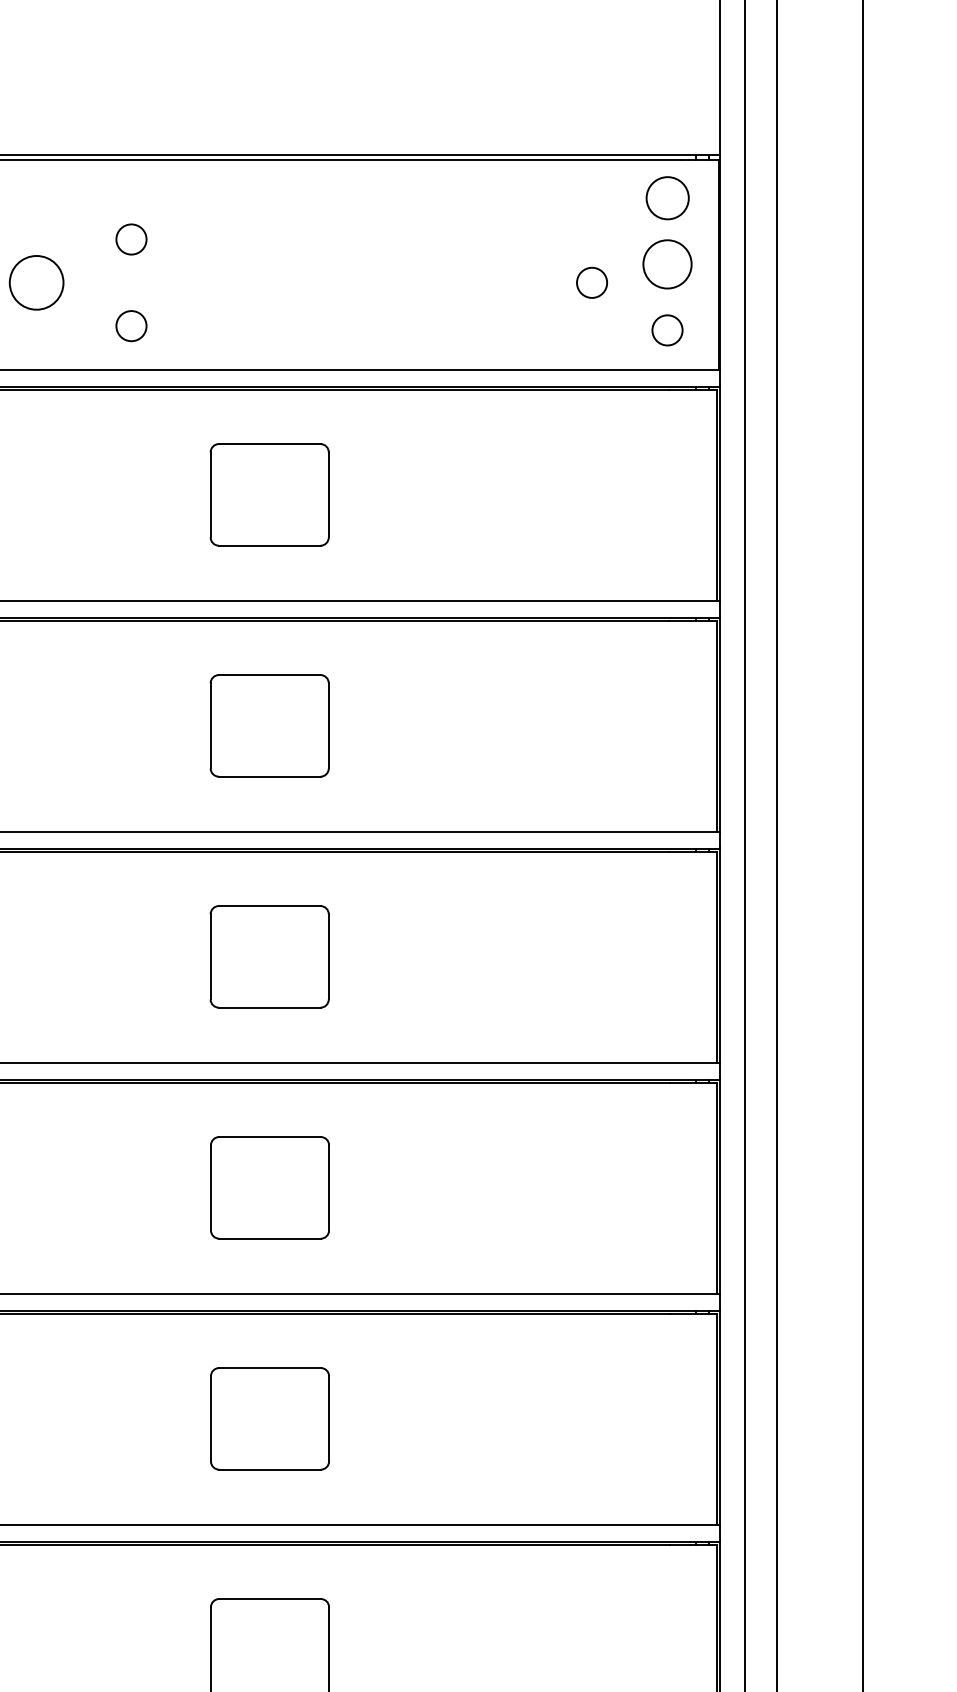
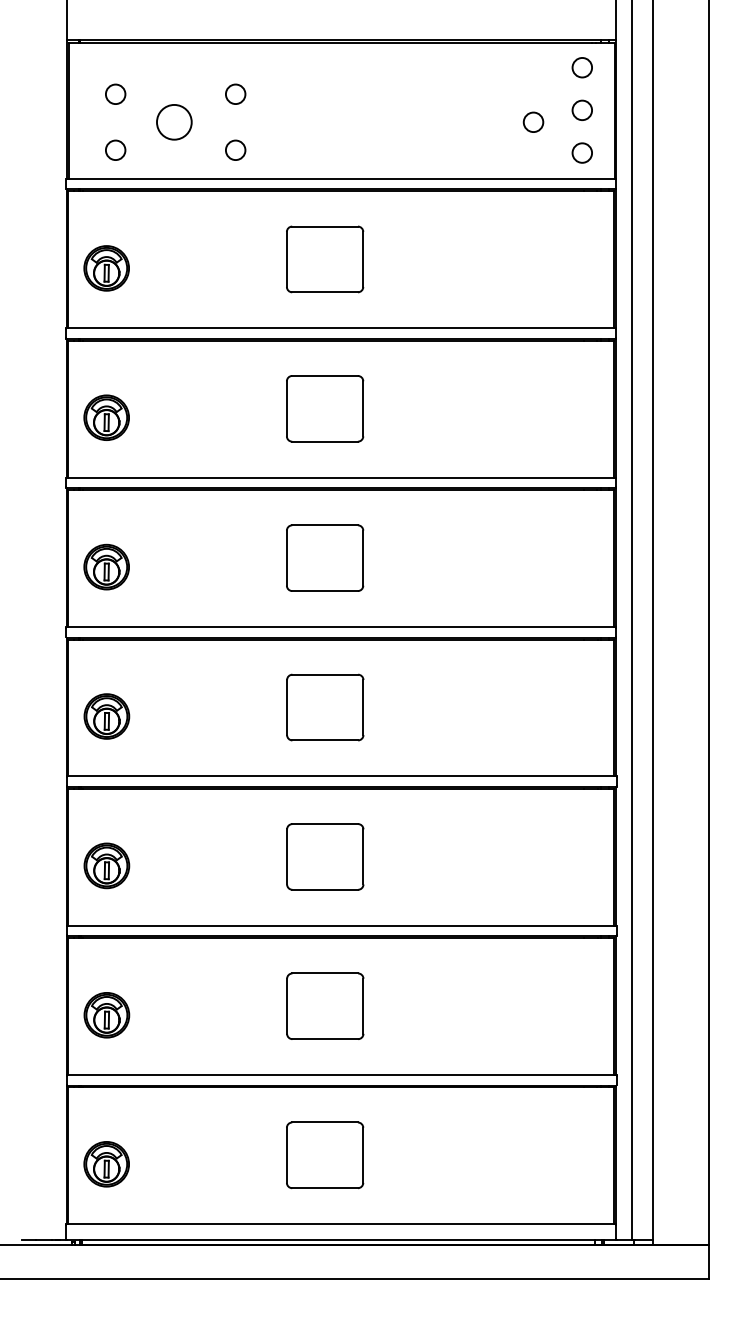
circle: (666, 198) -> (581, 67), size x0.71
circle: (667, 264) -> (582, 110), size x0.62

